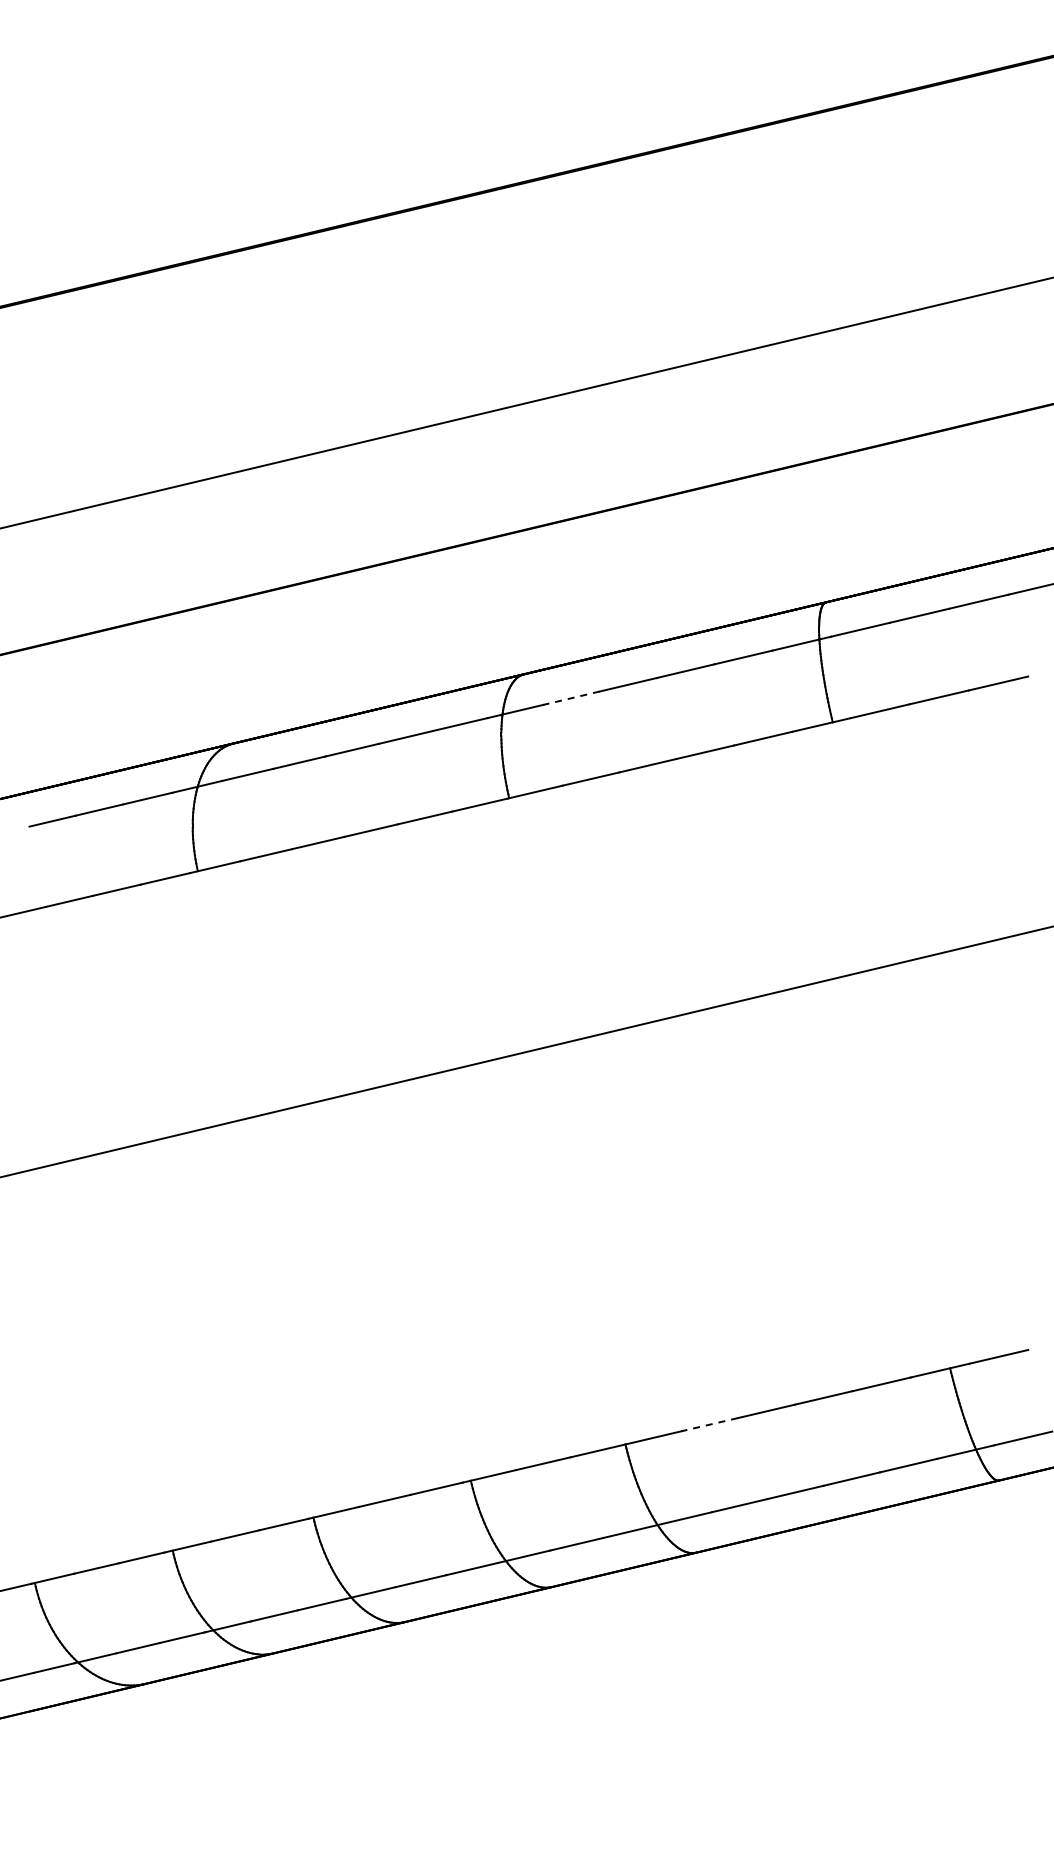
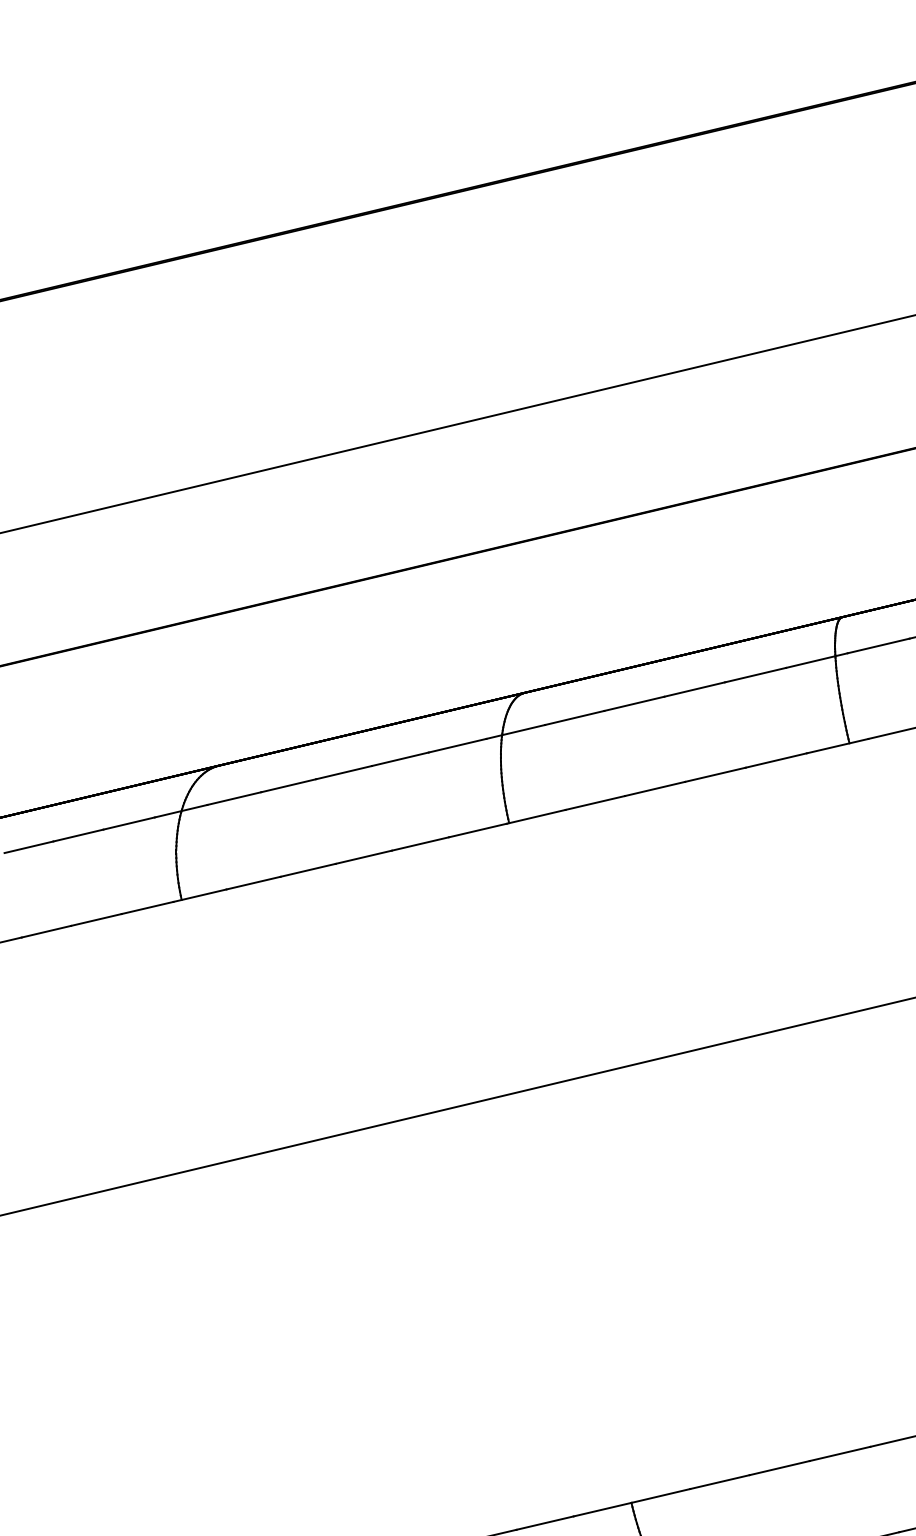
line: (571, 698) -> (574, 718), dashed -> solid
line: (709, 1424) -> (719, 1481), dashed -> solid

